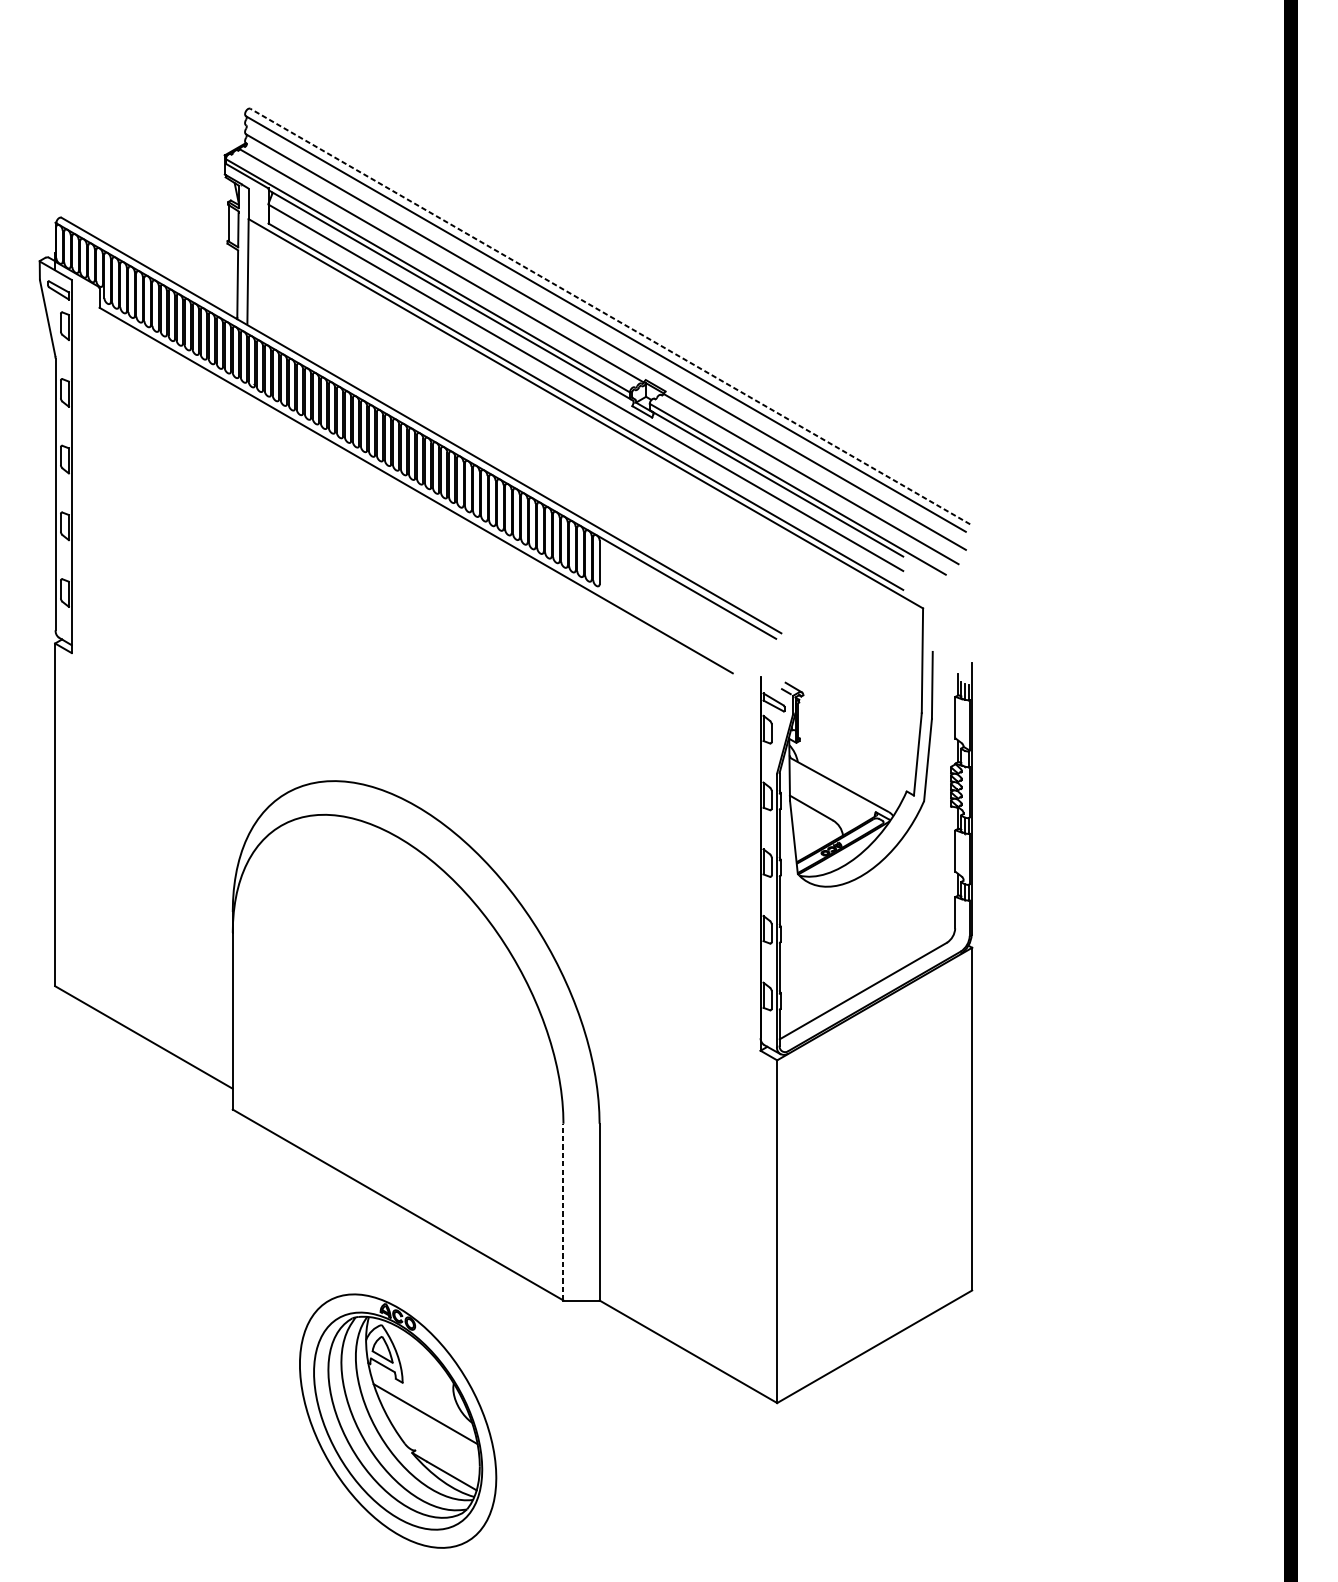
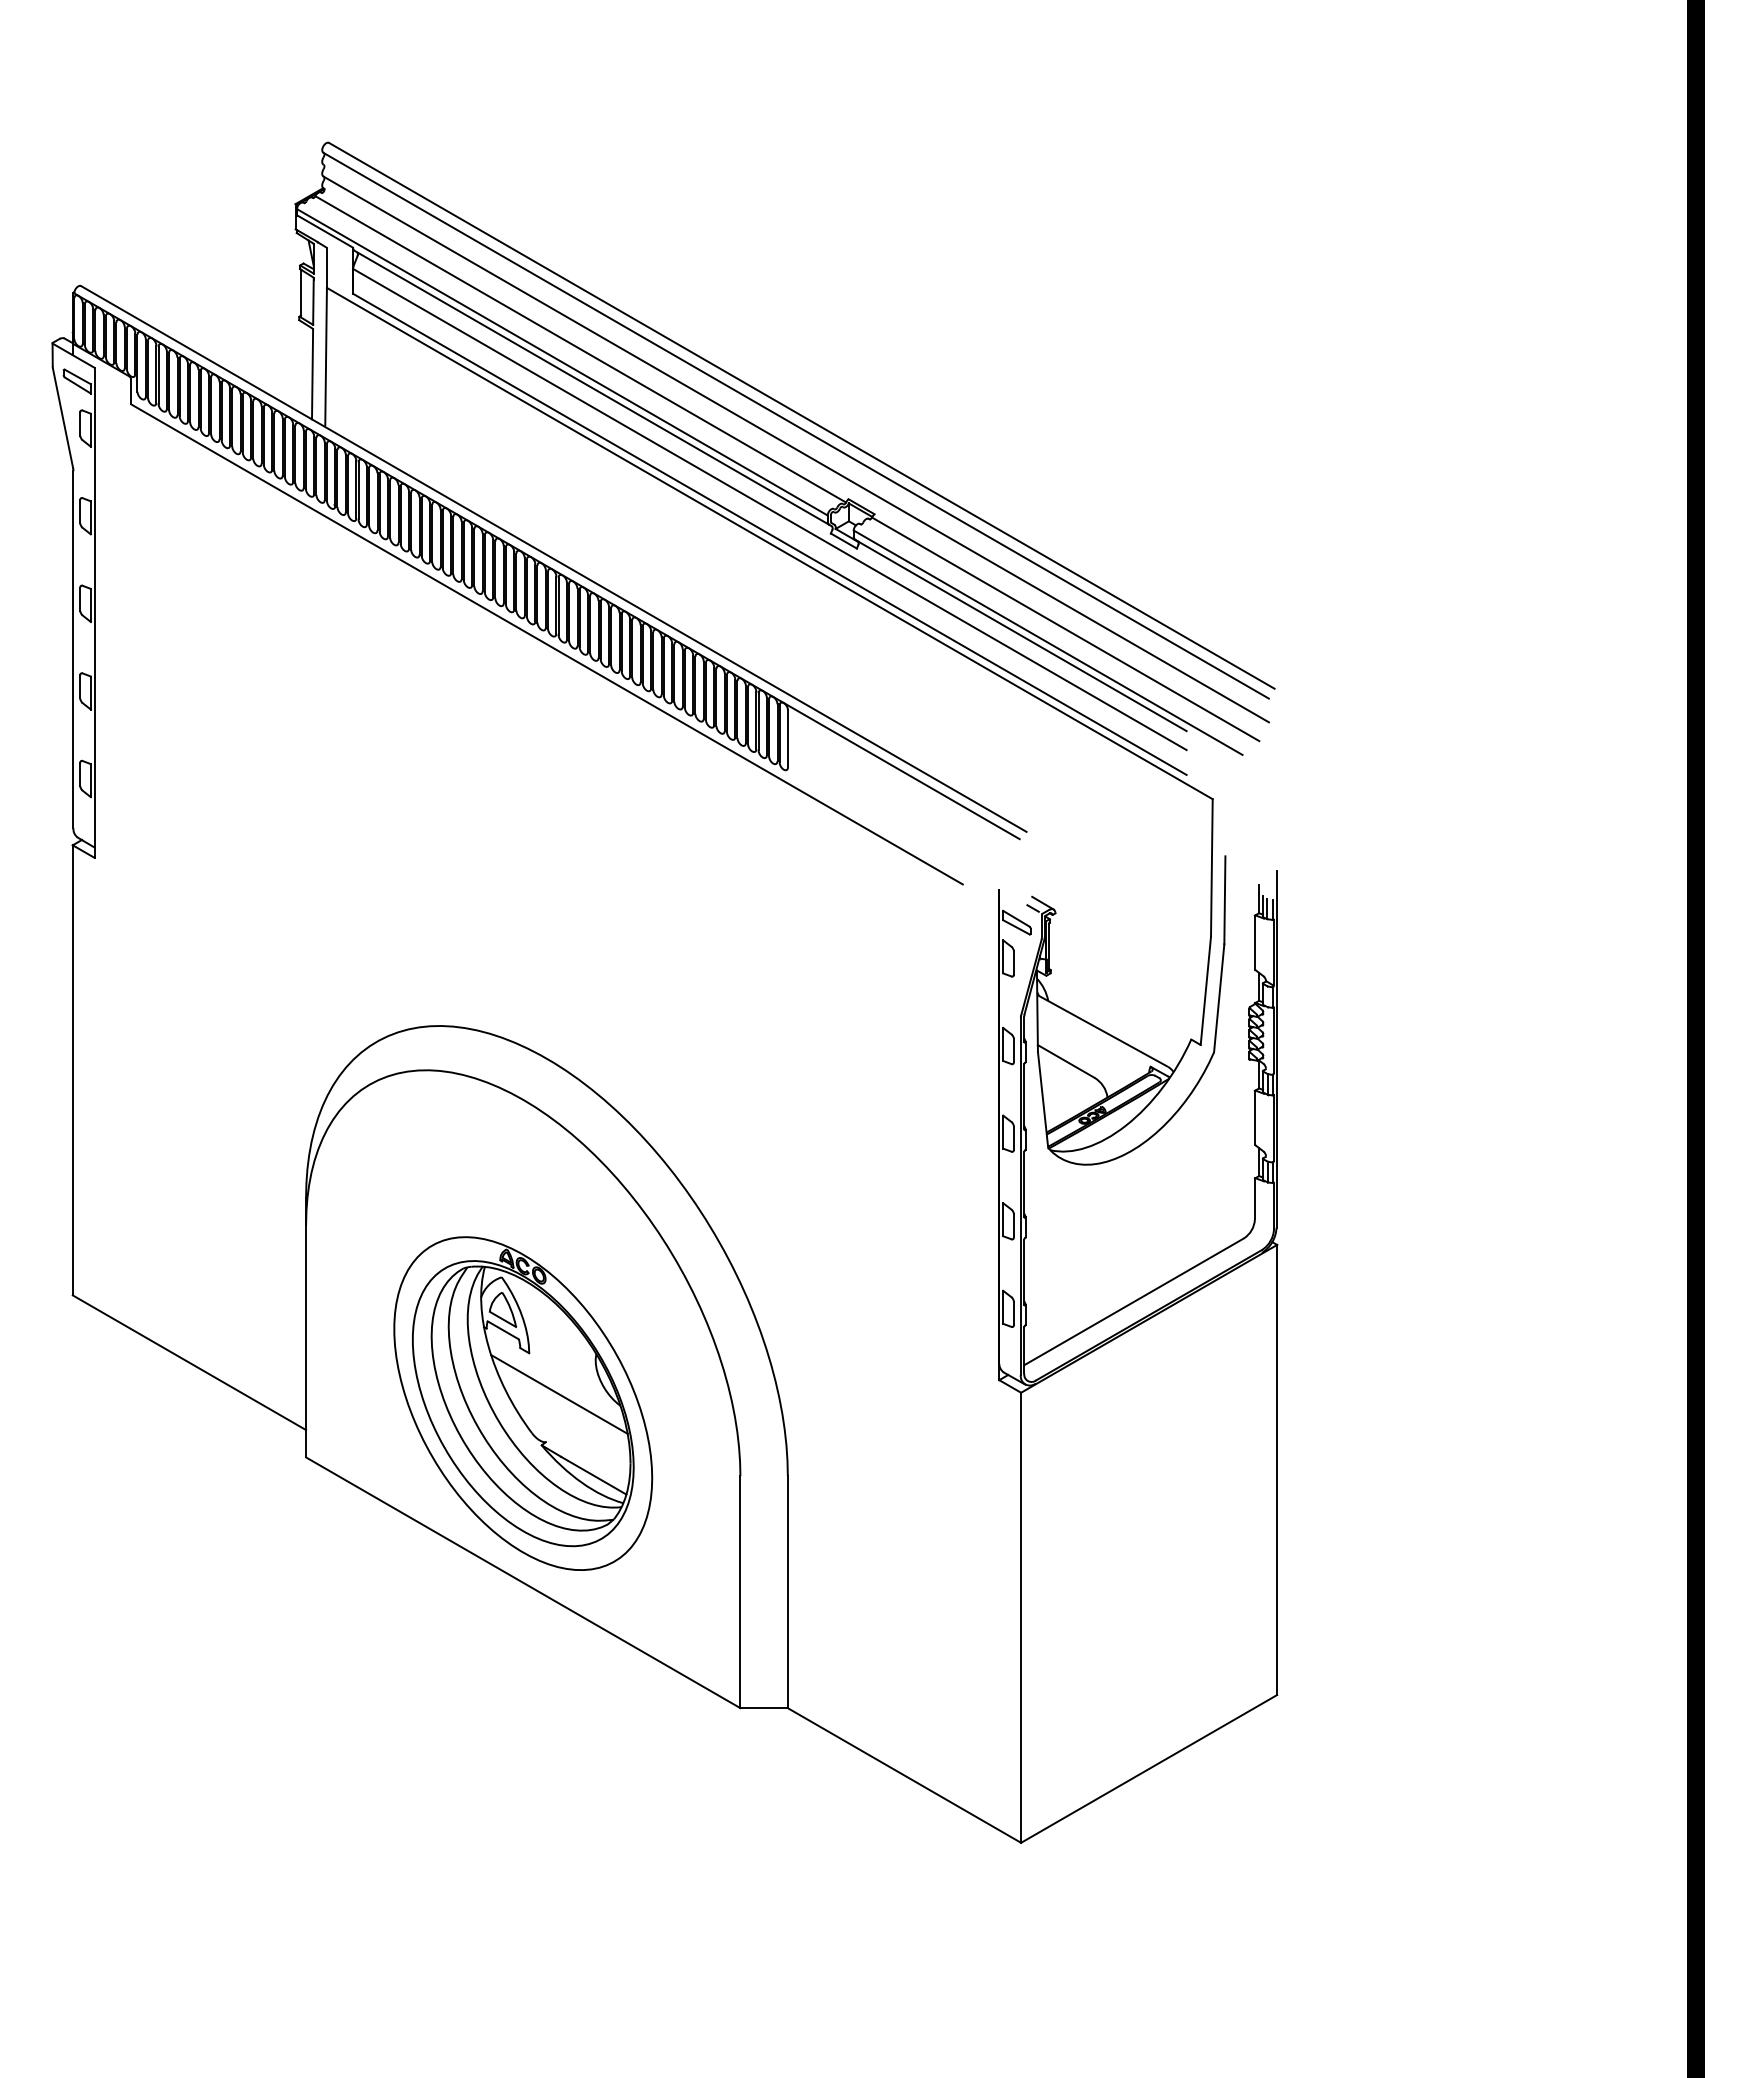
line: (609, 316) -> (801, 415), dashed -> solid
line: (563, 1211) -> (740, 1591), dashed -> solid
part: (398, 1421) -> (523, 1403), moved

